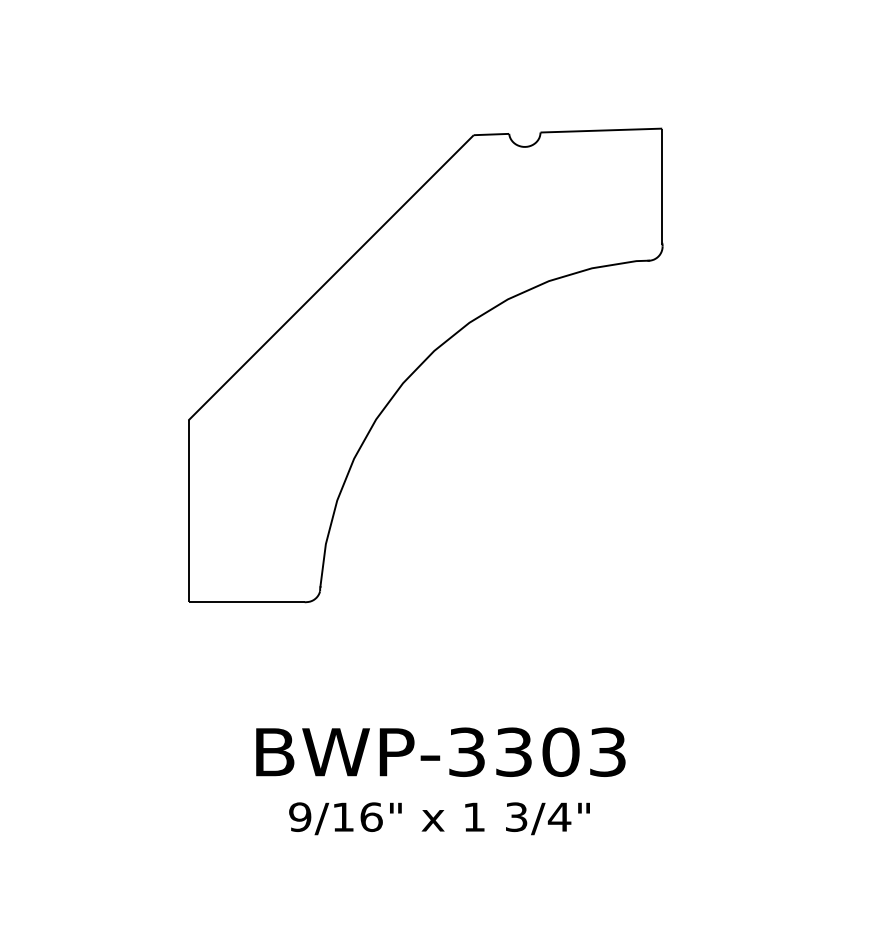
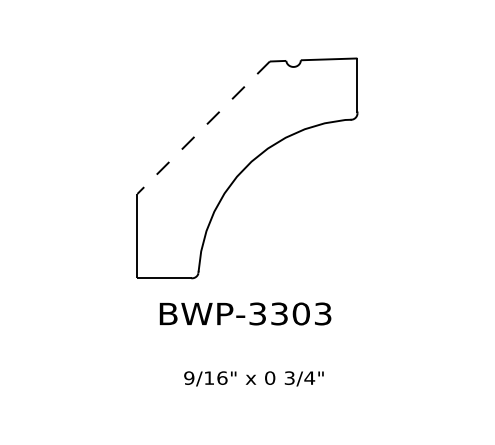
line: (330, 277) -> (203, 127), solid -> dashed
text: (440, 751) -> (245, 313), moved
text: (475, 815) -> (270, 377), 1 -> 0

